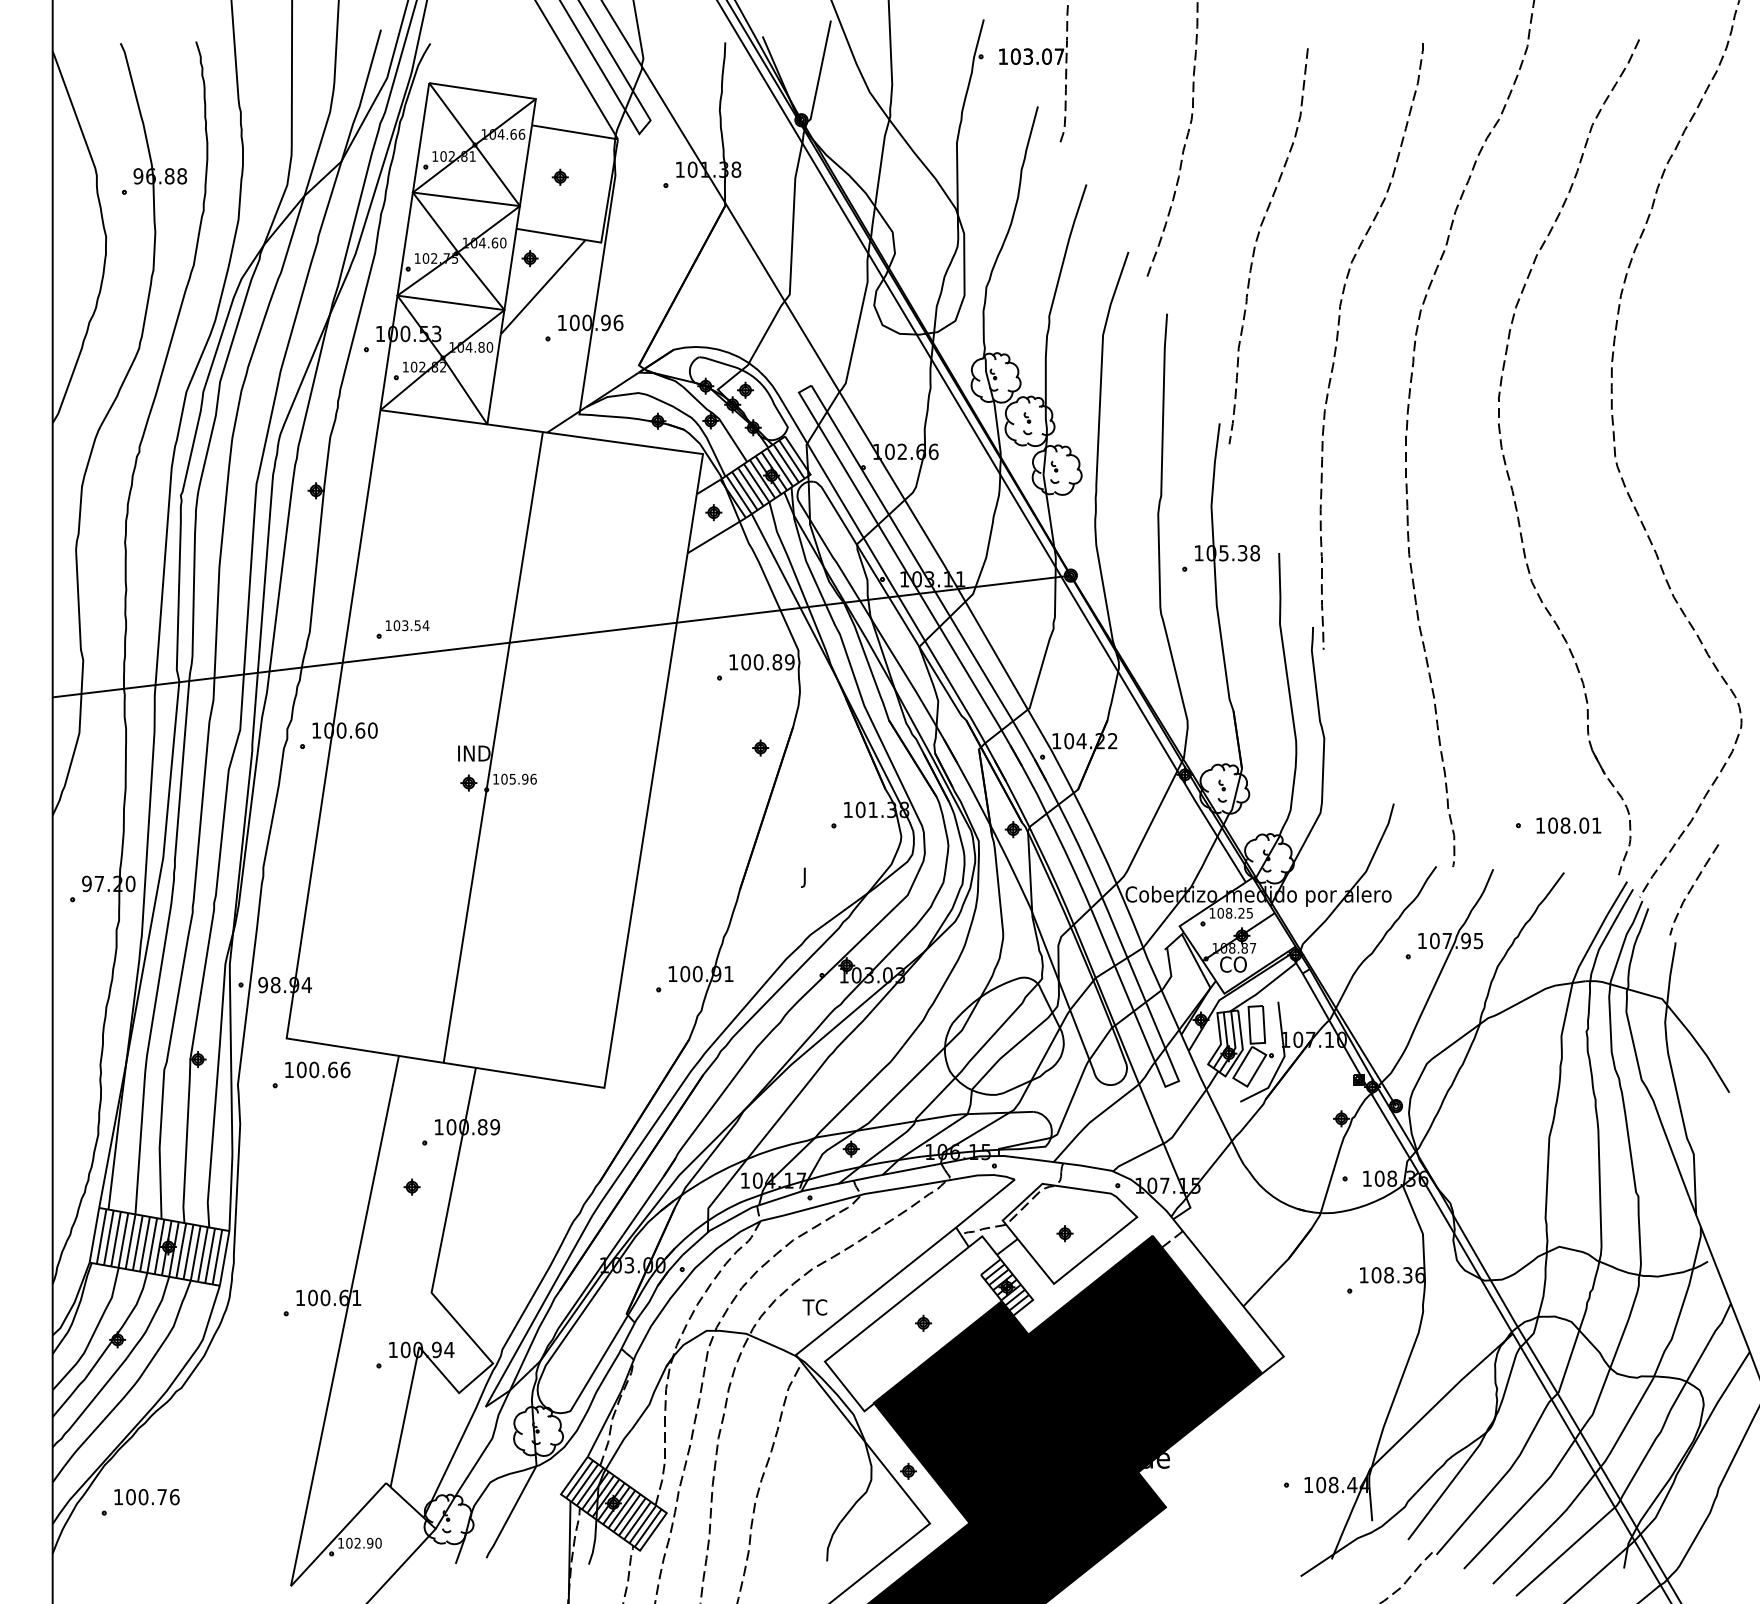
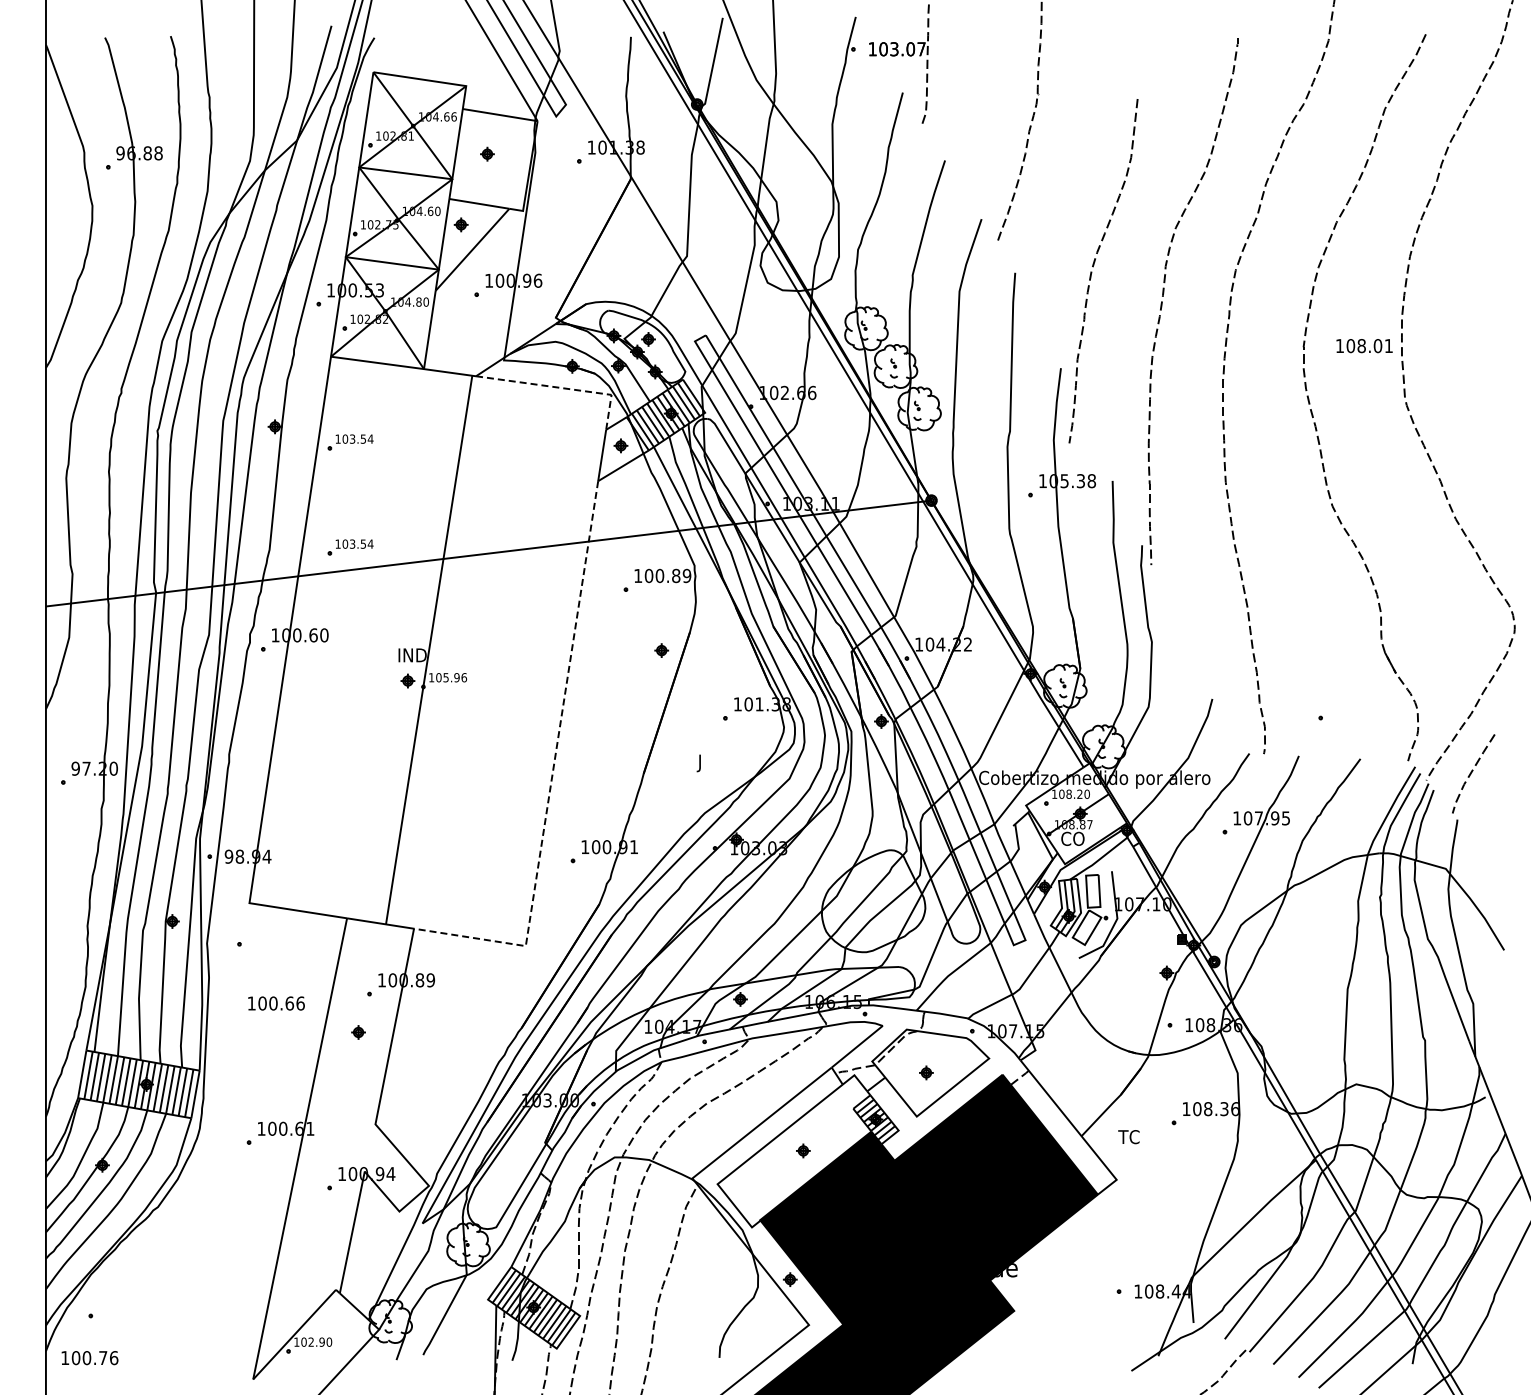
curve: (1257, 242) -> (1093, 267), moved
line: (646, 446) -> (562, 388), solid -> dashed
part: (402, 508) -> (350, 442), added
text: (1568, 826) -> (1364, 346), moved
line: (636, 885) -> (553, 770), solid -> dashed
text: (1249, 912) -> (1086, 793), 108.25 -> 108.20
text: (317, 1069) -> (276, 1003), moved
text: (814, 1307) -> (1128, 1137), moved
text: (146, 1497) -> (89, 1358), moved

